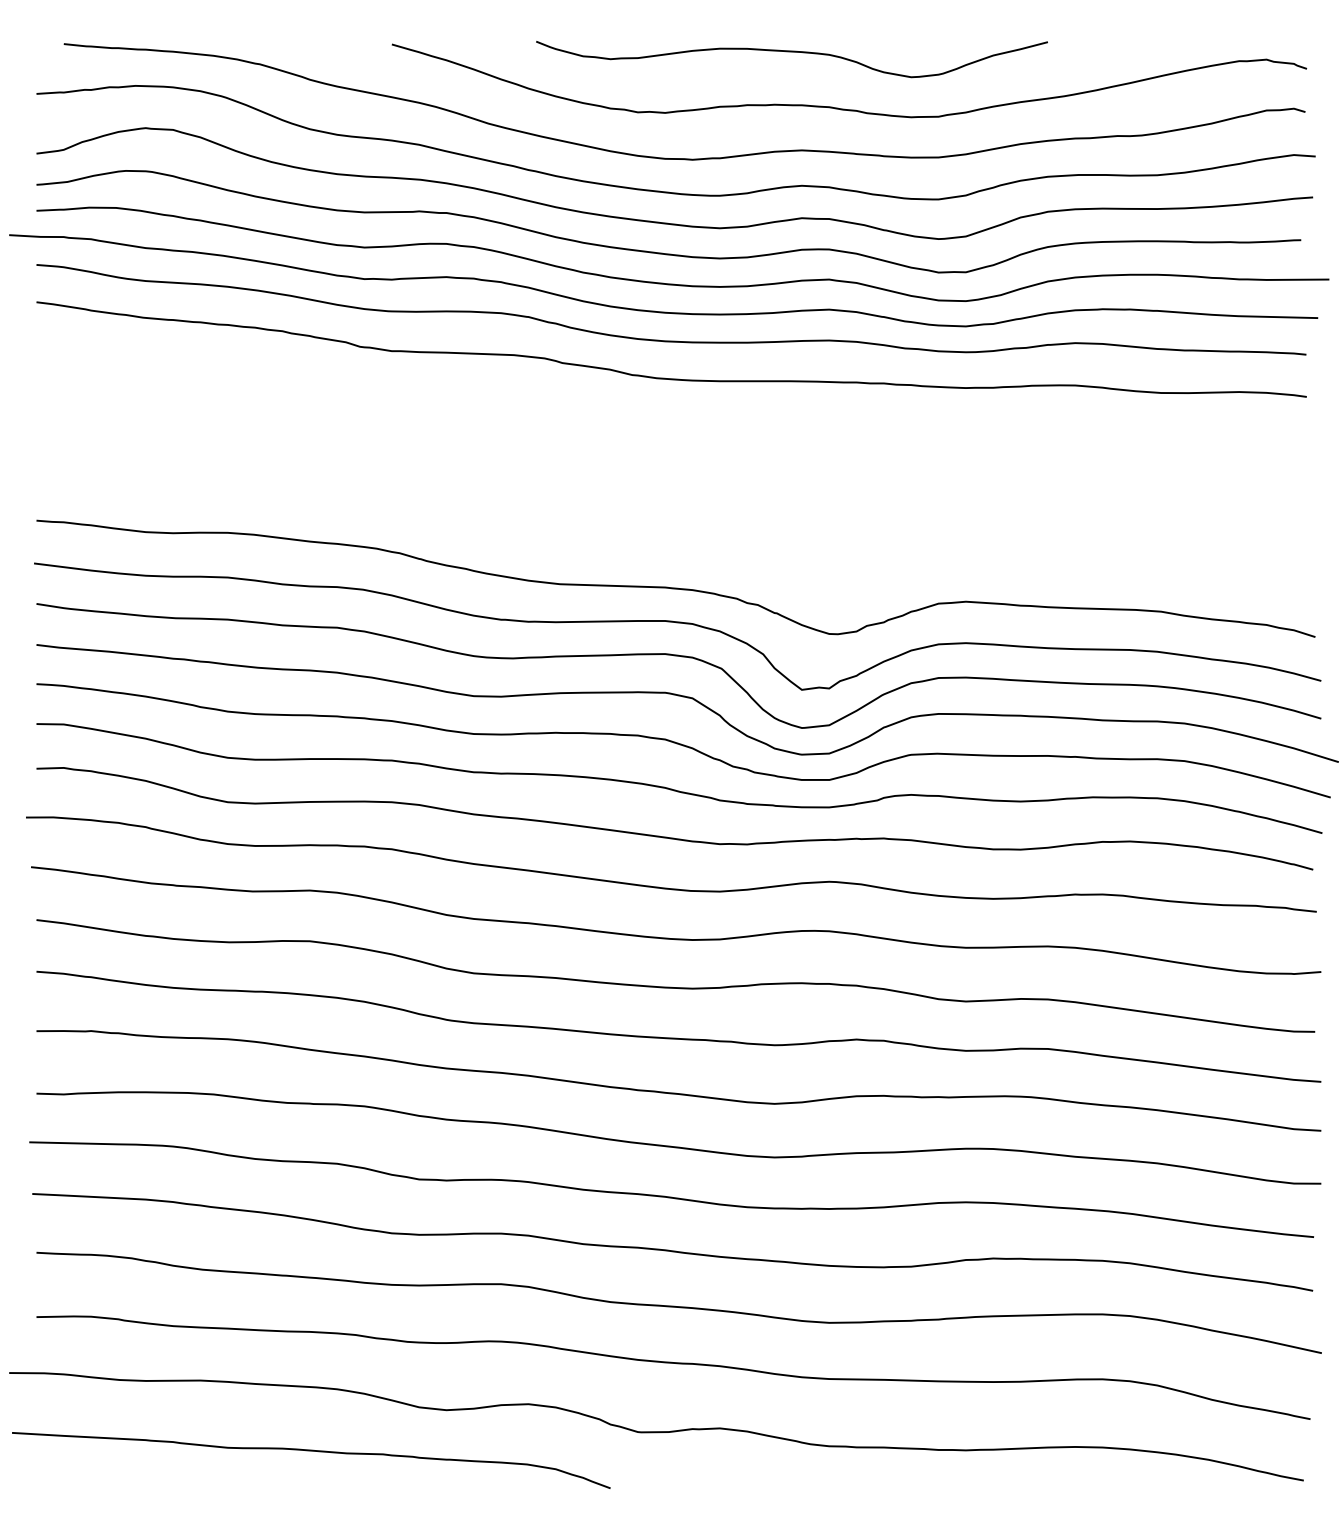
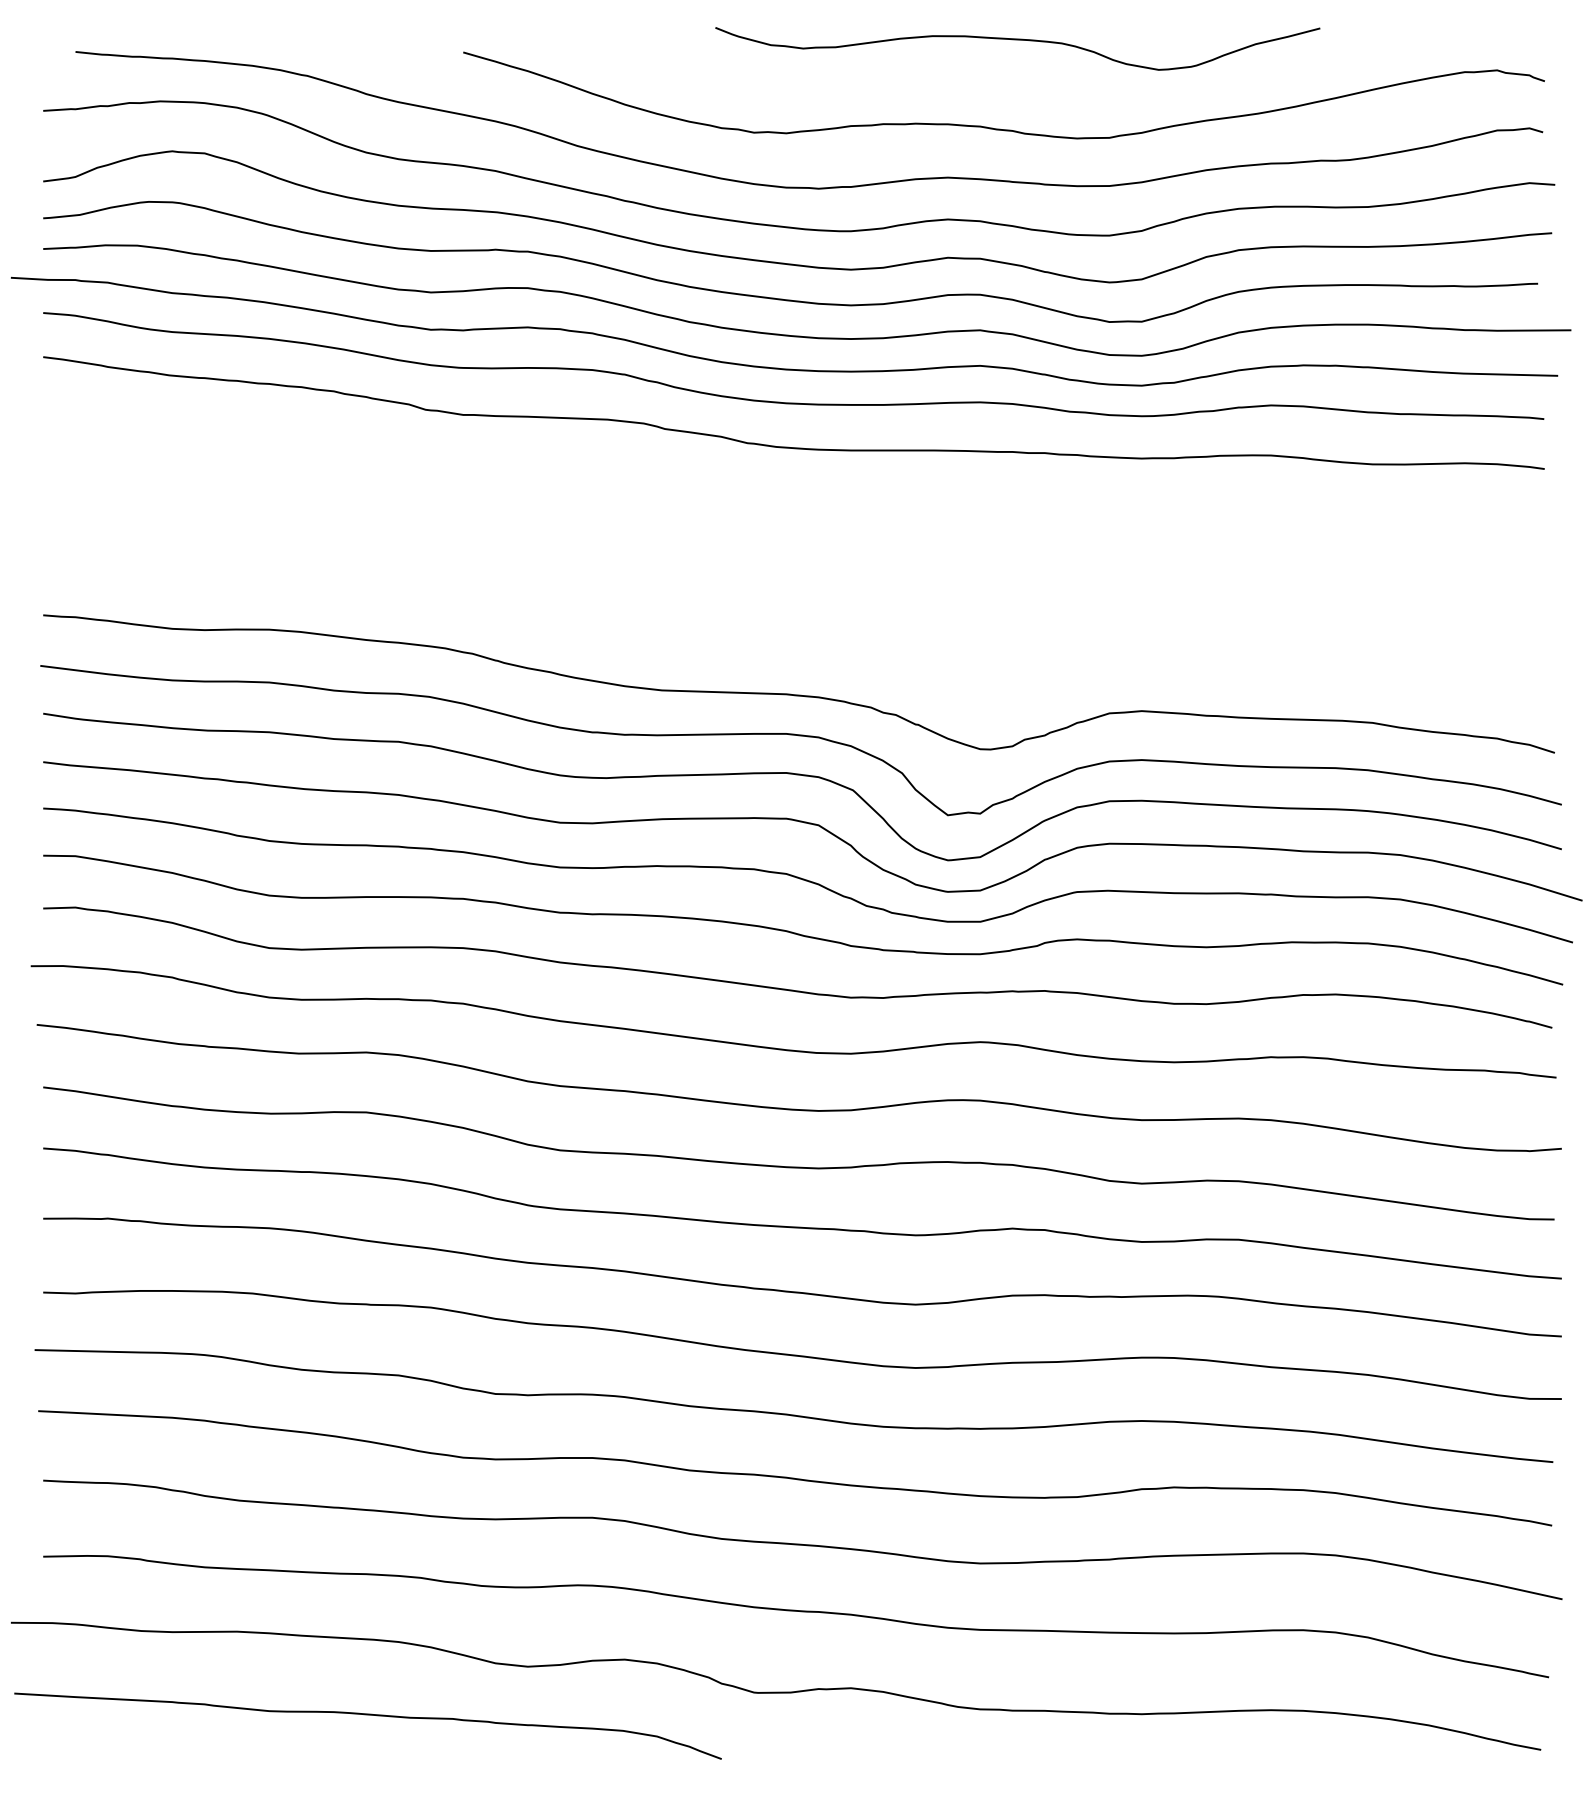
curve: (791, 52) -> (1017, 40), moved

